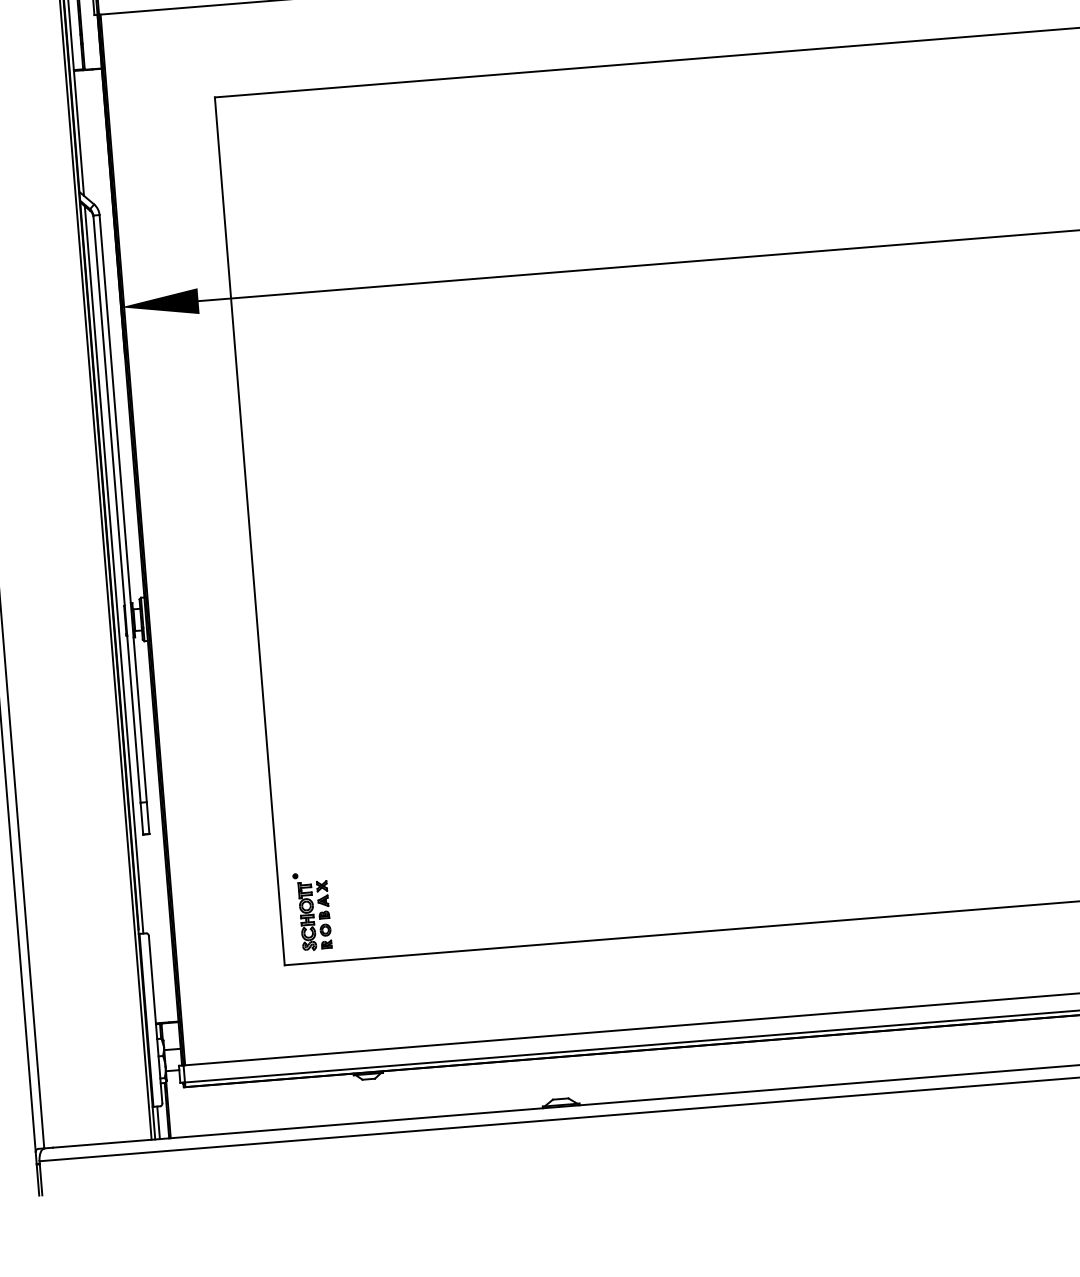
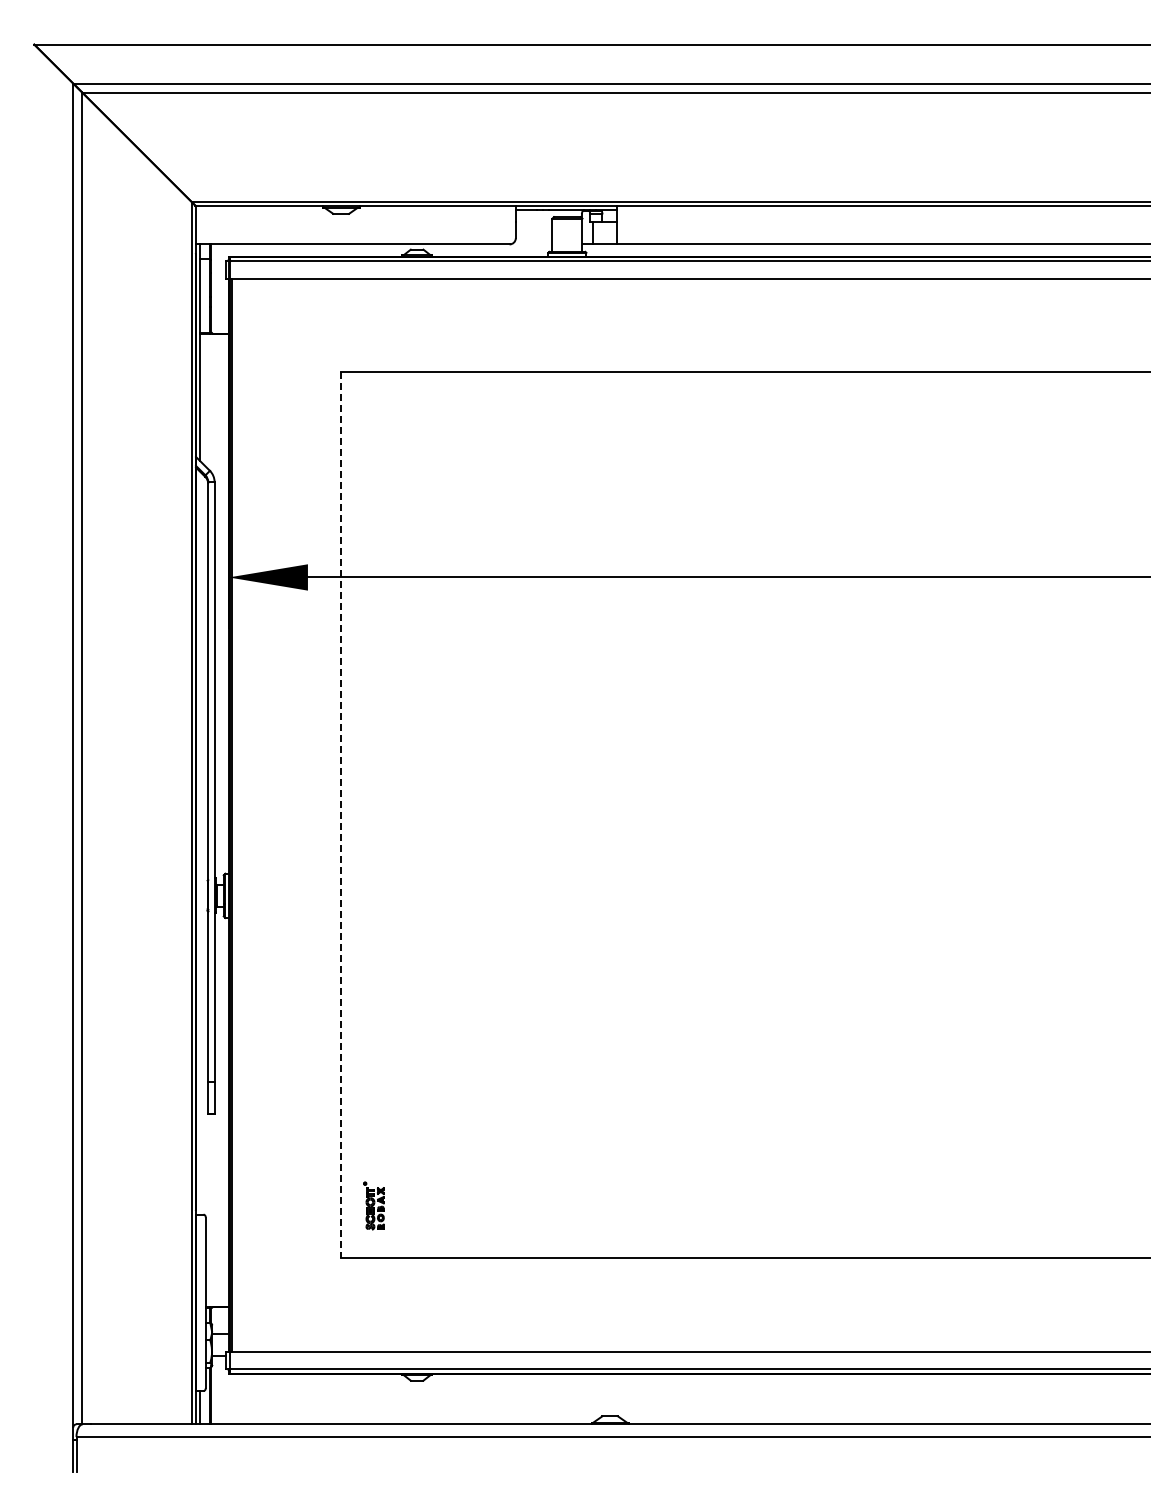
line: (250, 531) -> (341, 815), solid -> dashed
line: (114, 569) -> (200, 842), removed
part: (312, 911) -> (373, 1205), size x0.6

